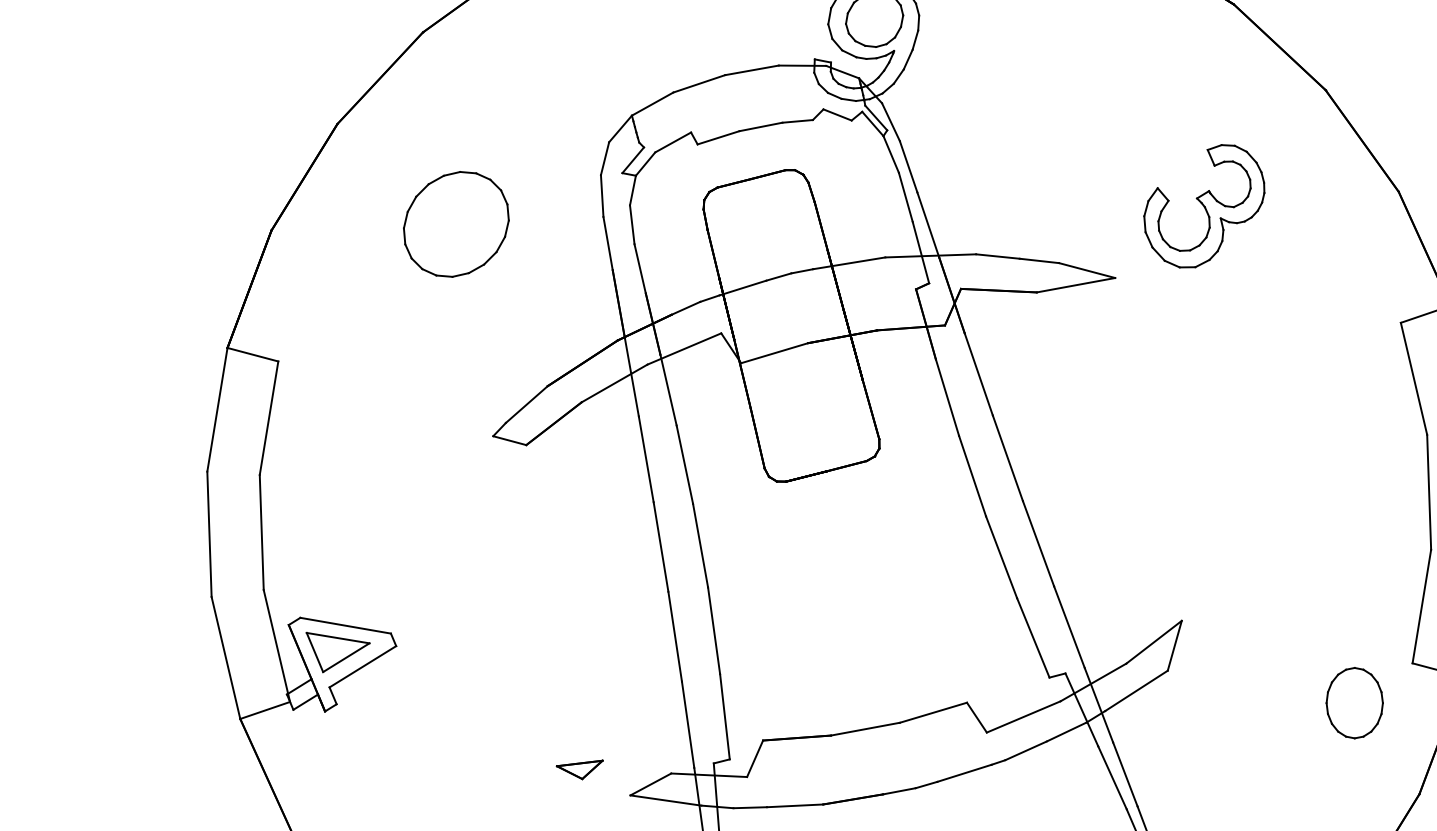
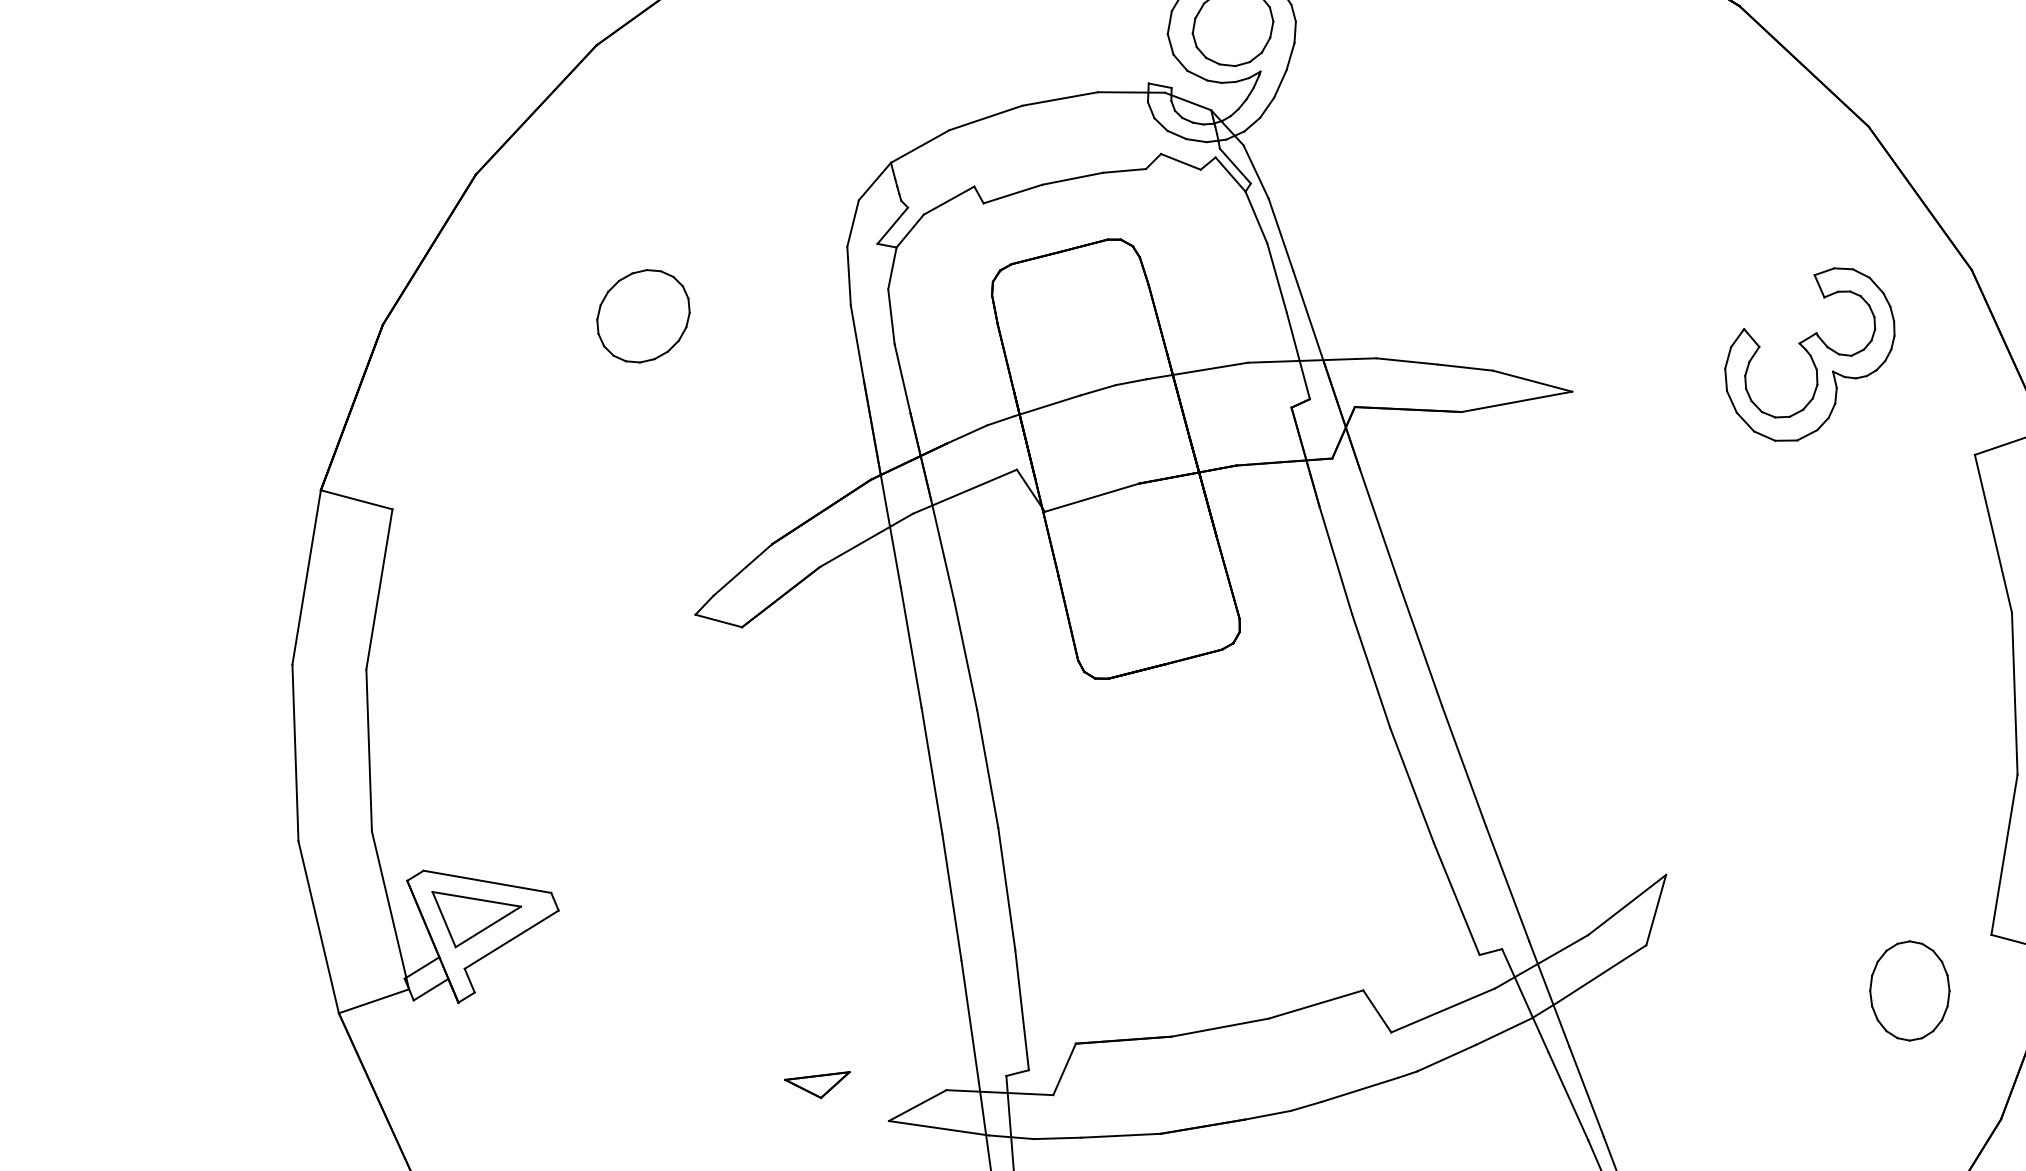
part: (1204, 206) -> (1809, 354), moved
part: (456, 224) -> (643, 316), size x0.62

